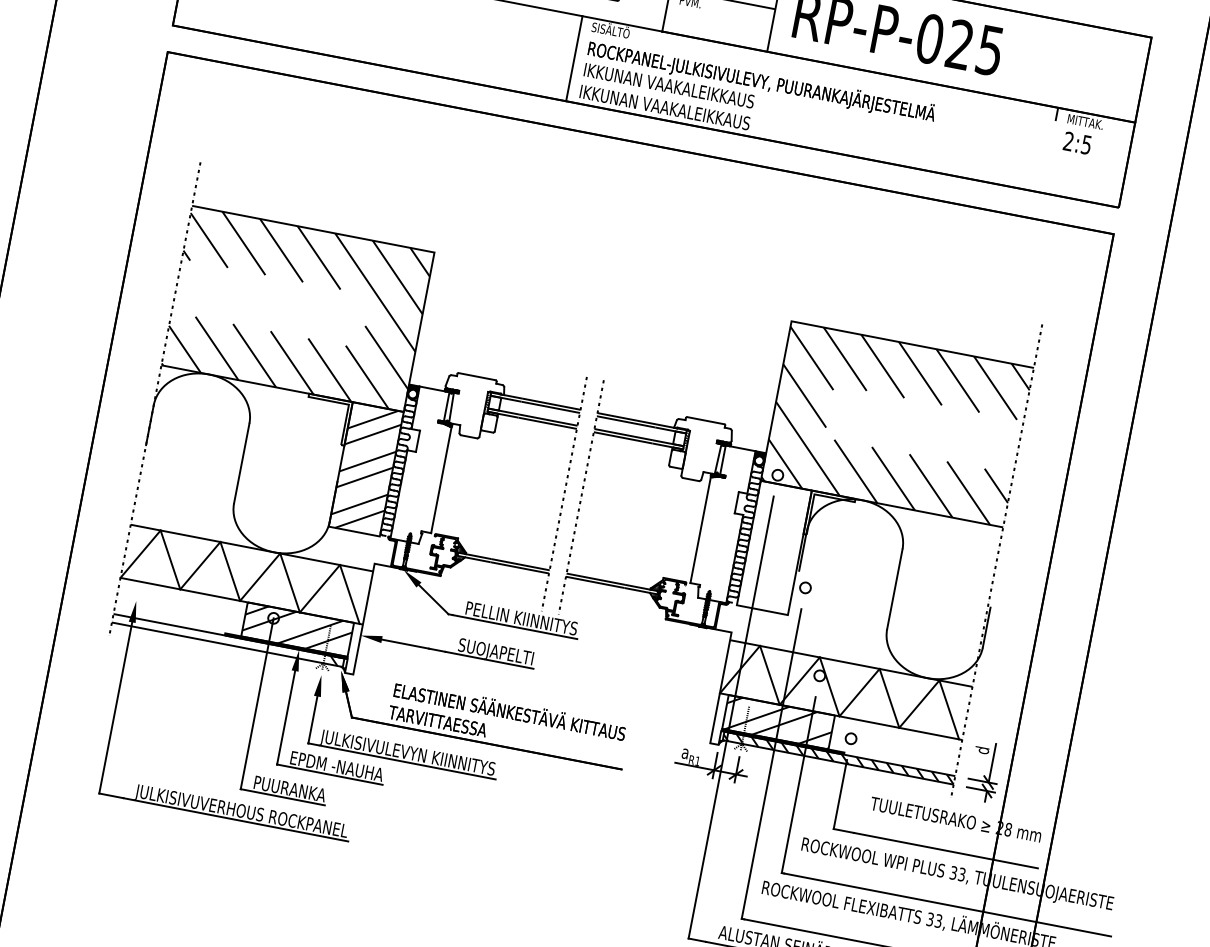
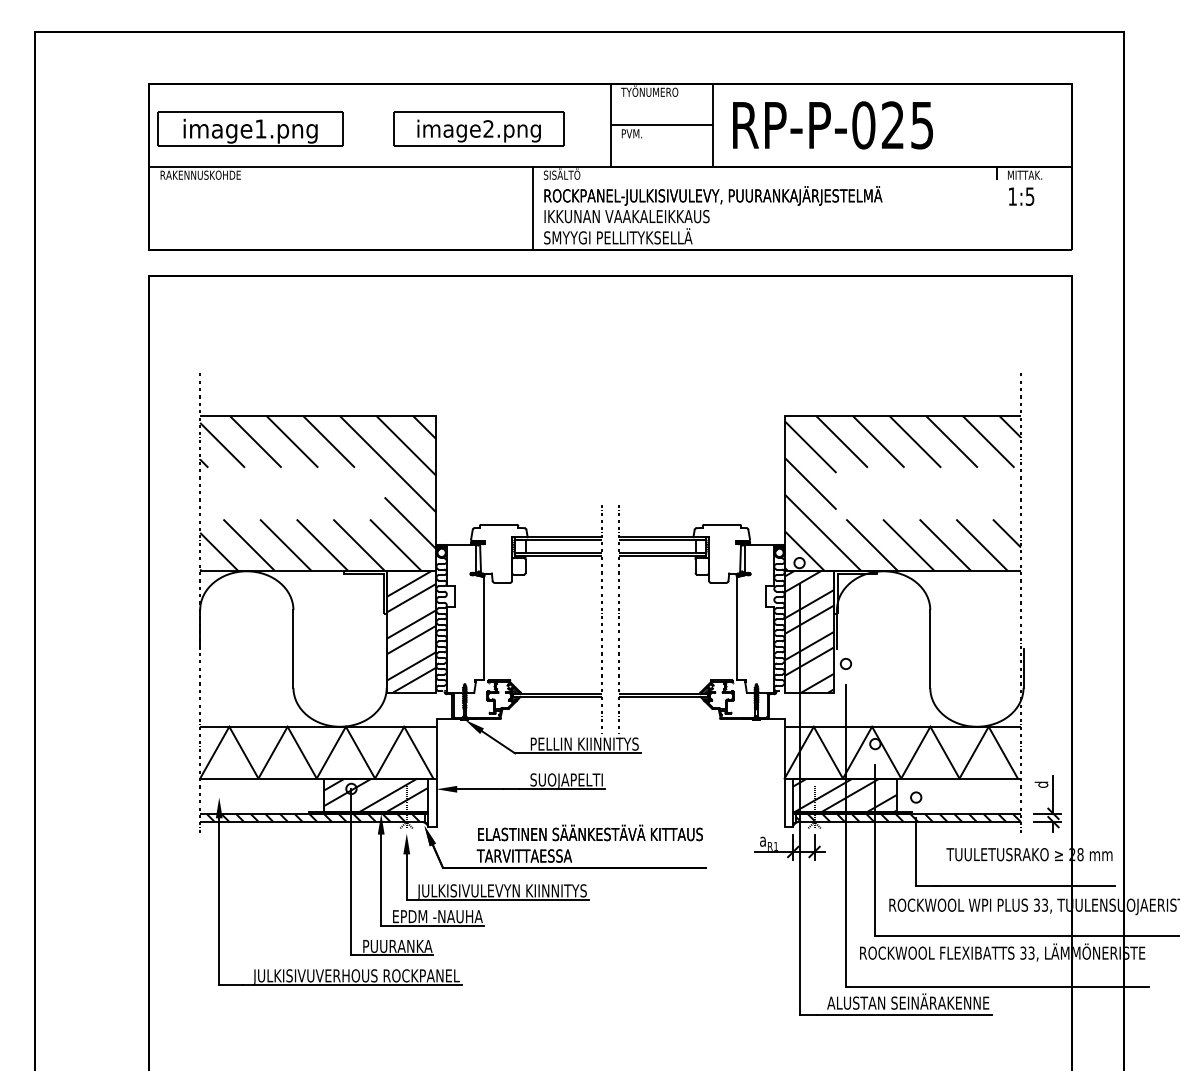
text: (664, 106) -> (626, 236), IKKUNAN VAAKALEIKKAUS -> SMYYGI PELLITYKSELLÄ
text: (1068, 141) -> (1012, 196), 2:5 -> 1:5
hatch: (774, 547) -> (809, 631), added
hatch: (217, 638) -> (302, 817), added

